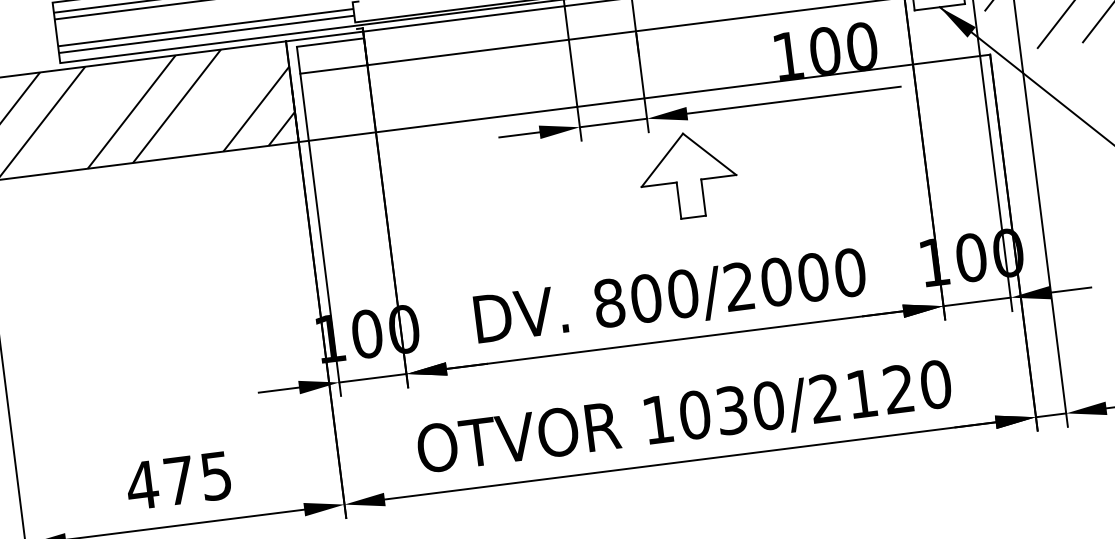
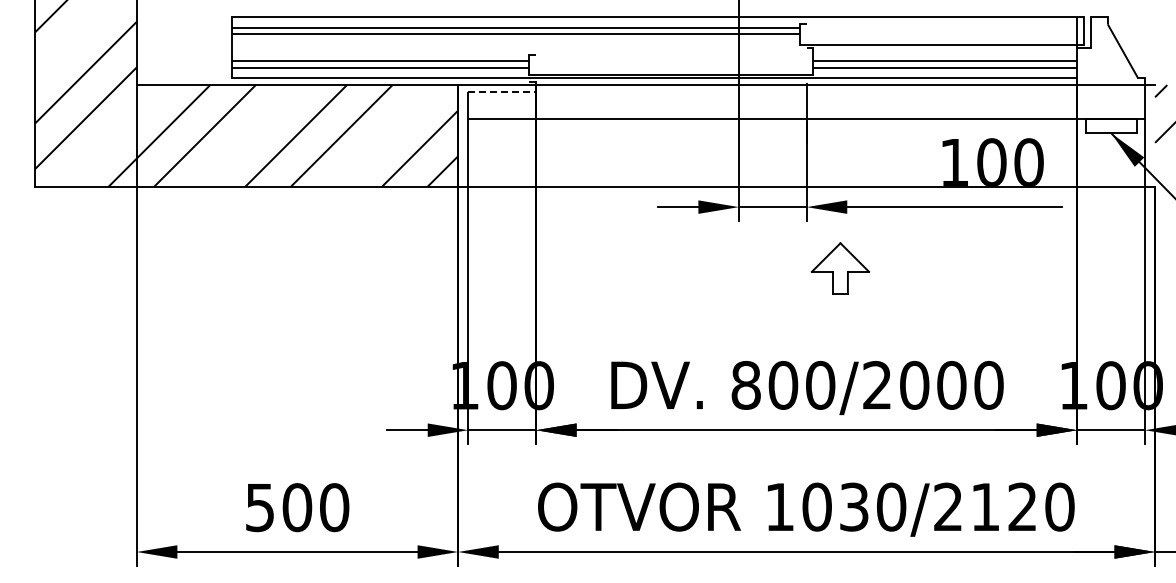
line: (330, 42) -> (502, 91), solid -> dashed
part: (688, 175) -> (840, 268), size x0.6
text: (178, 480) -> (296, 507), 475 -> 500

